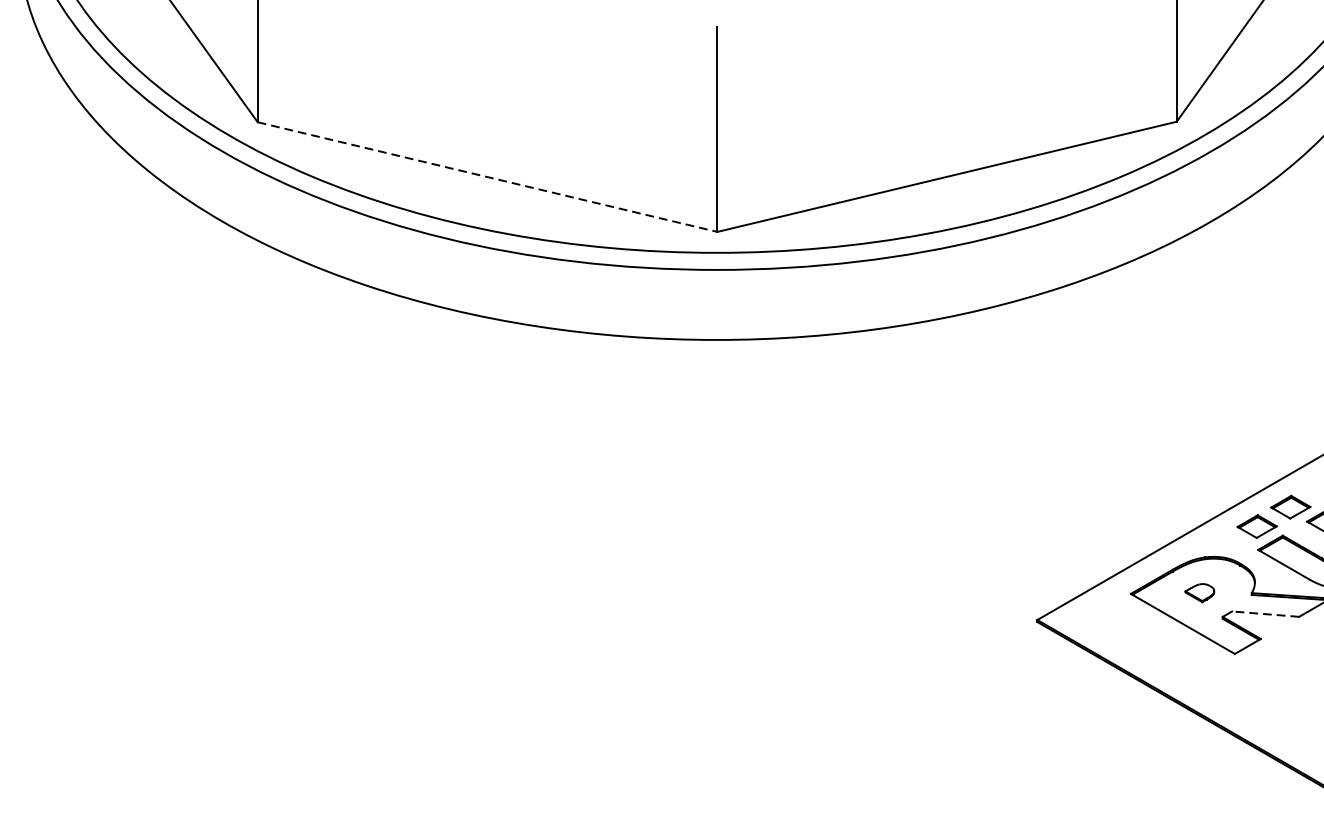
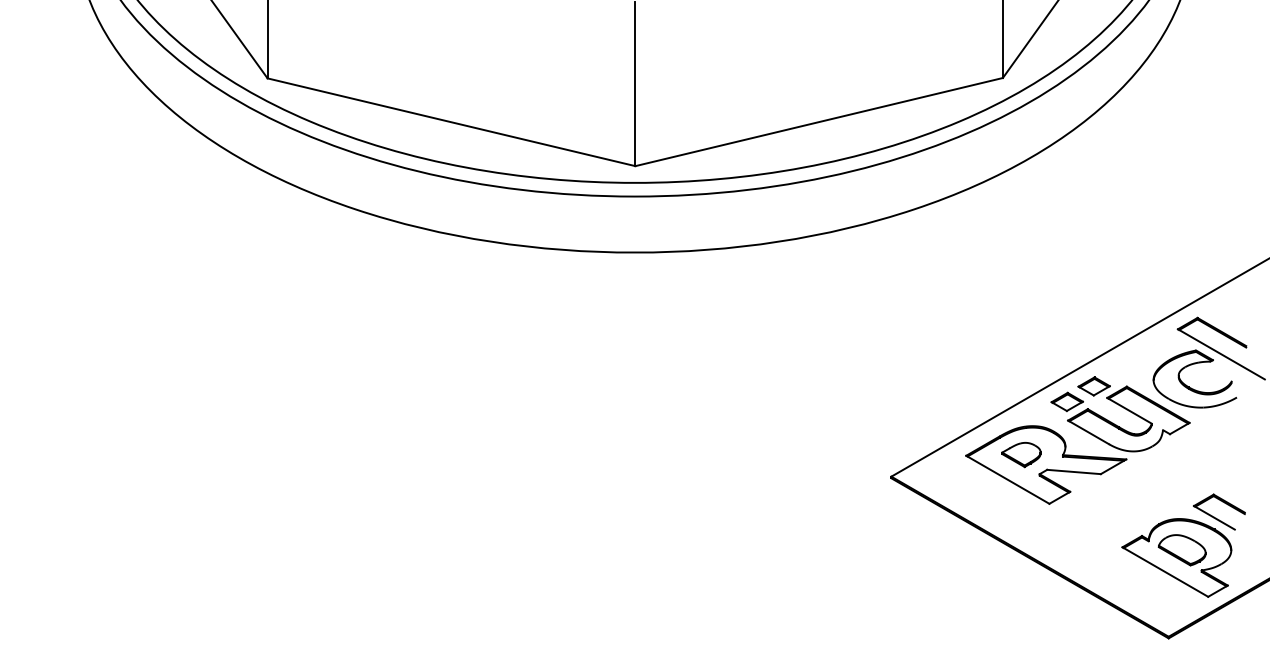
line: (487, 177) -> (451, 122), dashed -> solid
part: (1199, 593) -> (1021, 455), size x1.67
line: (1266, 613) -> (1074, 471), dashed -> solid

